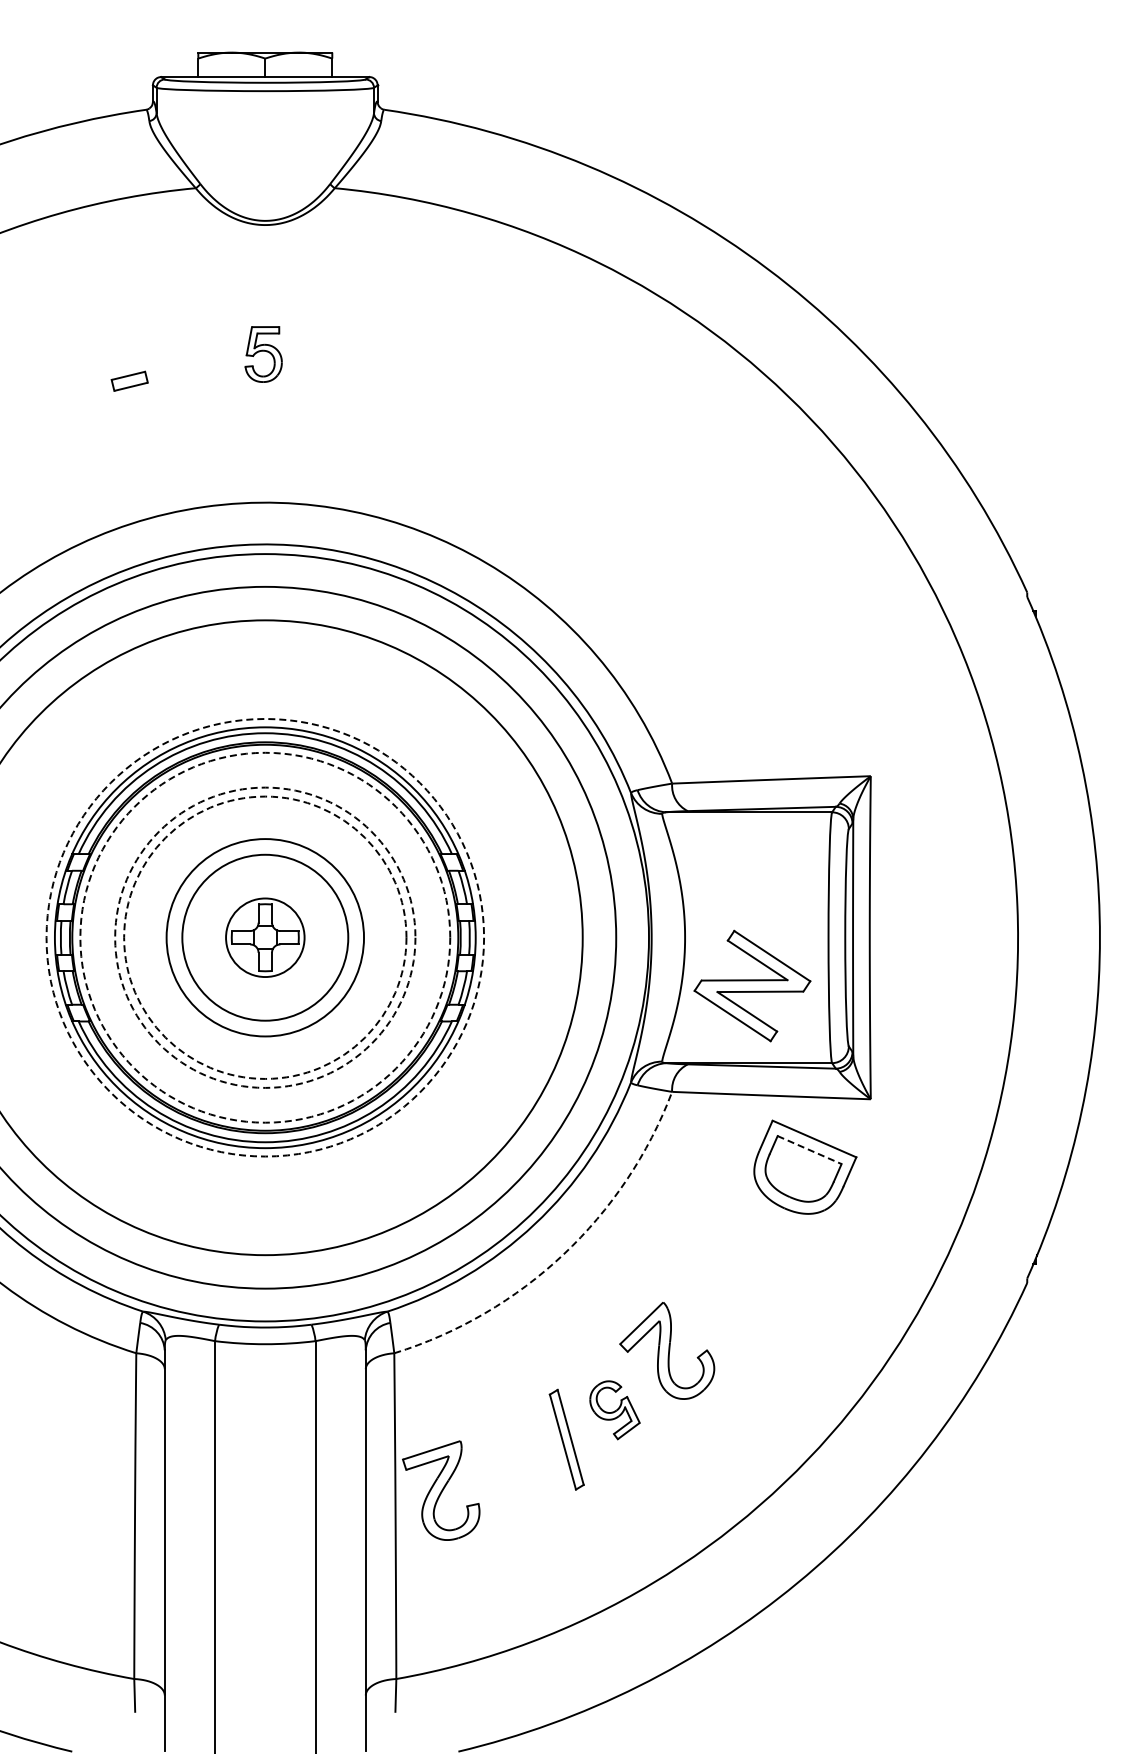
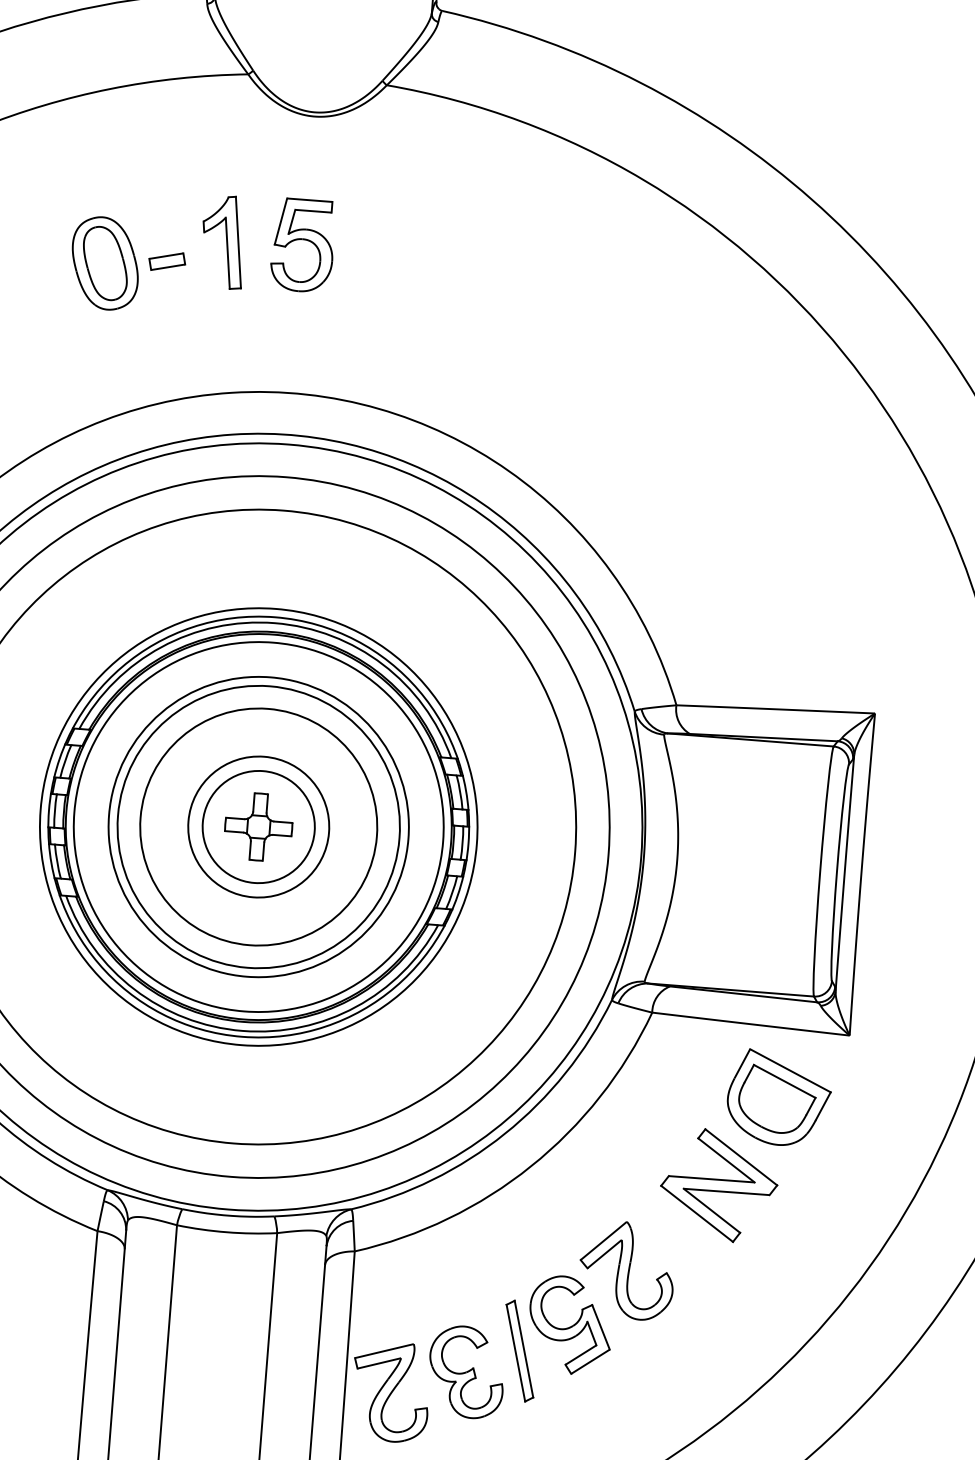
part: (263, 354) -> (302, 245), size x1.67
part: (183, 357) -> (222, 242), added
part: (67, 387) -> (104, 262), added
circle: (264, 937) -> (257, 826), size x0.71
circle: (264, 937) -> (257, 826), size x1.43
circle: (265, 937) -> (258, 826), dashed -> solid
circle: (265, 937) -> (258, 826), dashed -> solid
circle: (265, 937) -> (258, 826), dashed -> solid
circle: (265, 937) -> (258, 826), dashed -> solid
circle: (265, 937) -> (258, 826), size x1.43
part: (752, 985) -> (719, 1185), moved
line: (809, 1150) -> (784, 1081), dashed -> solid
arc: (563, 1254) -> (531, 1166), dashed -> solid
part: (614, 1410) -> (569, 1325), size x1.67
part: (515, 1464) -> (466, 1371), added

